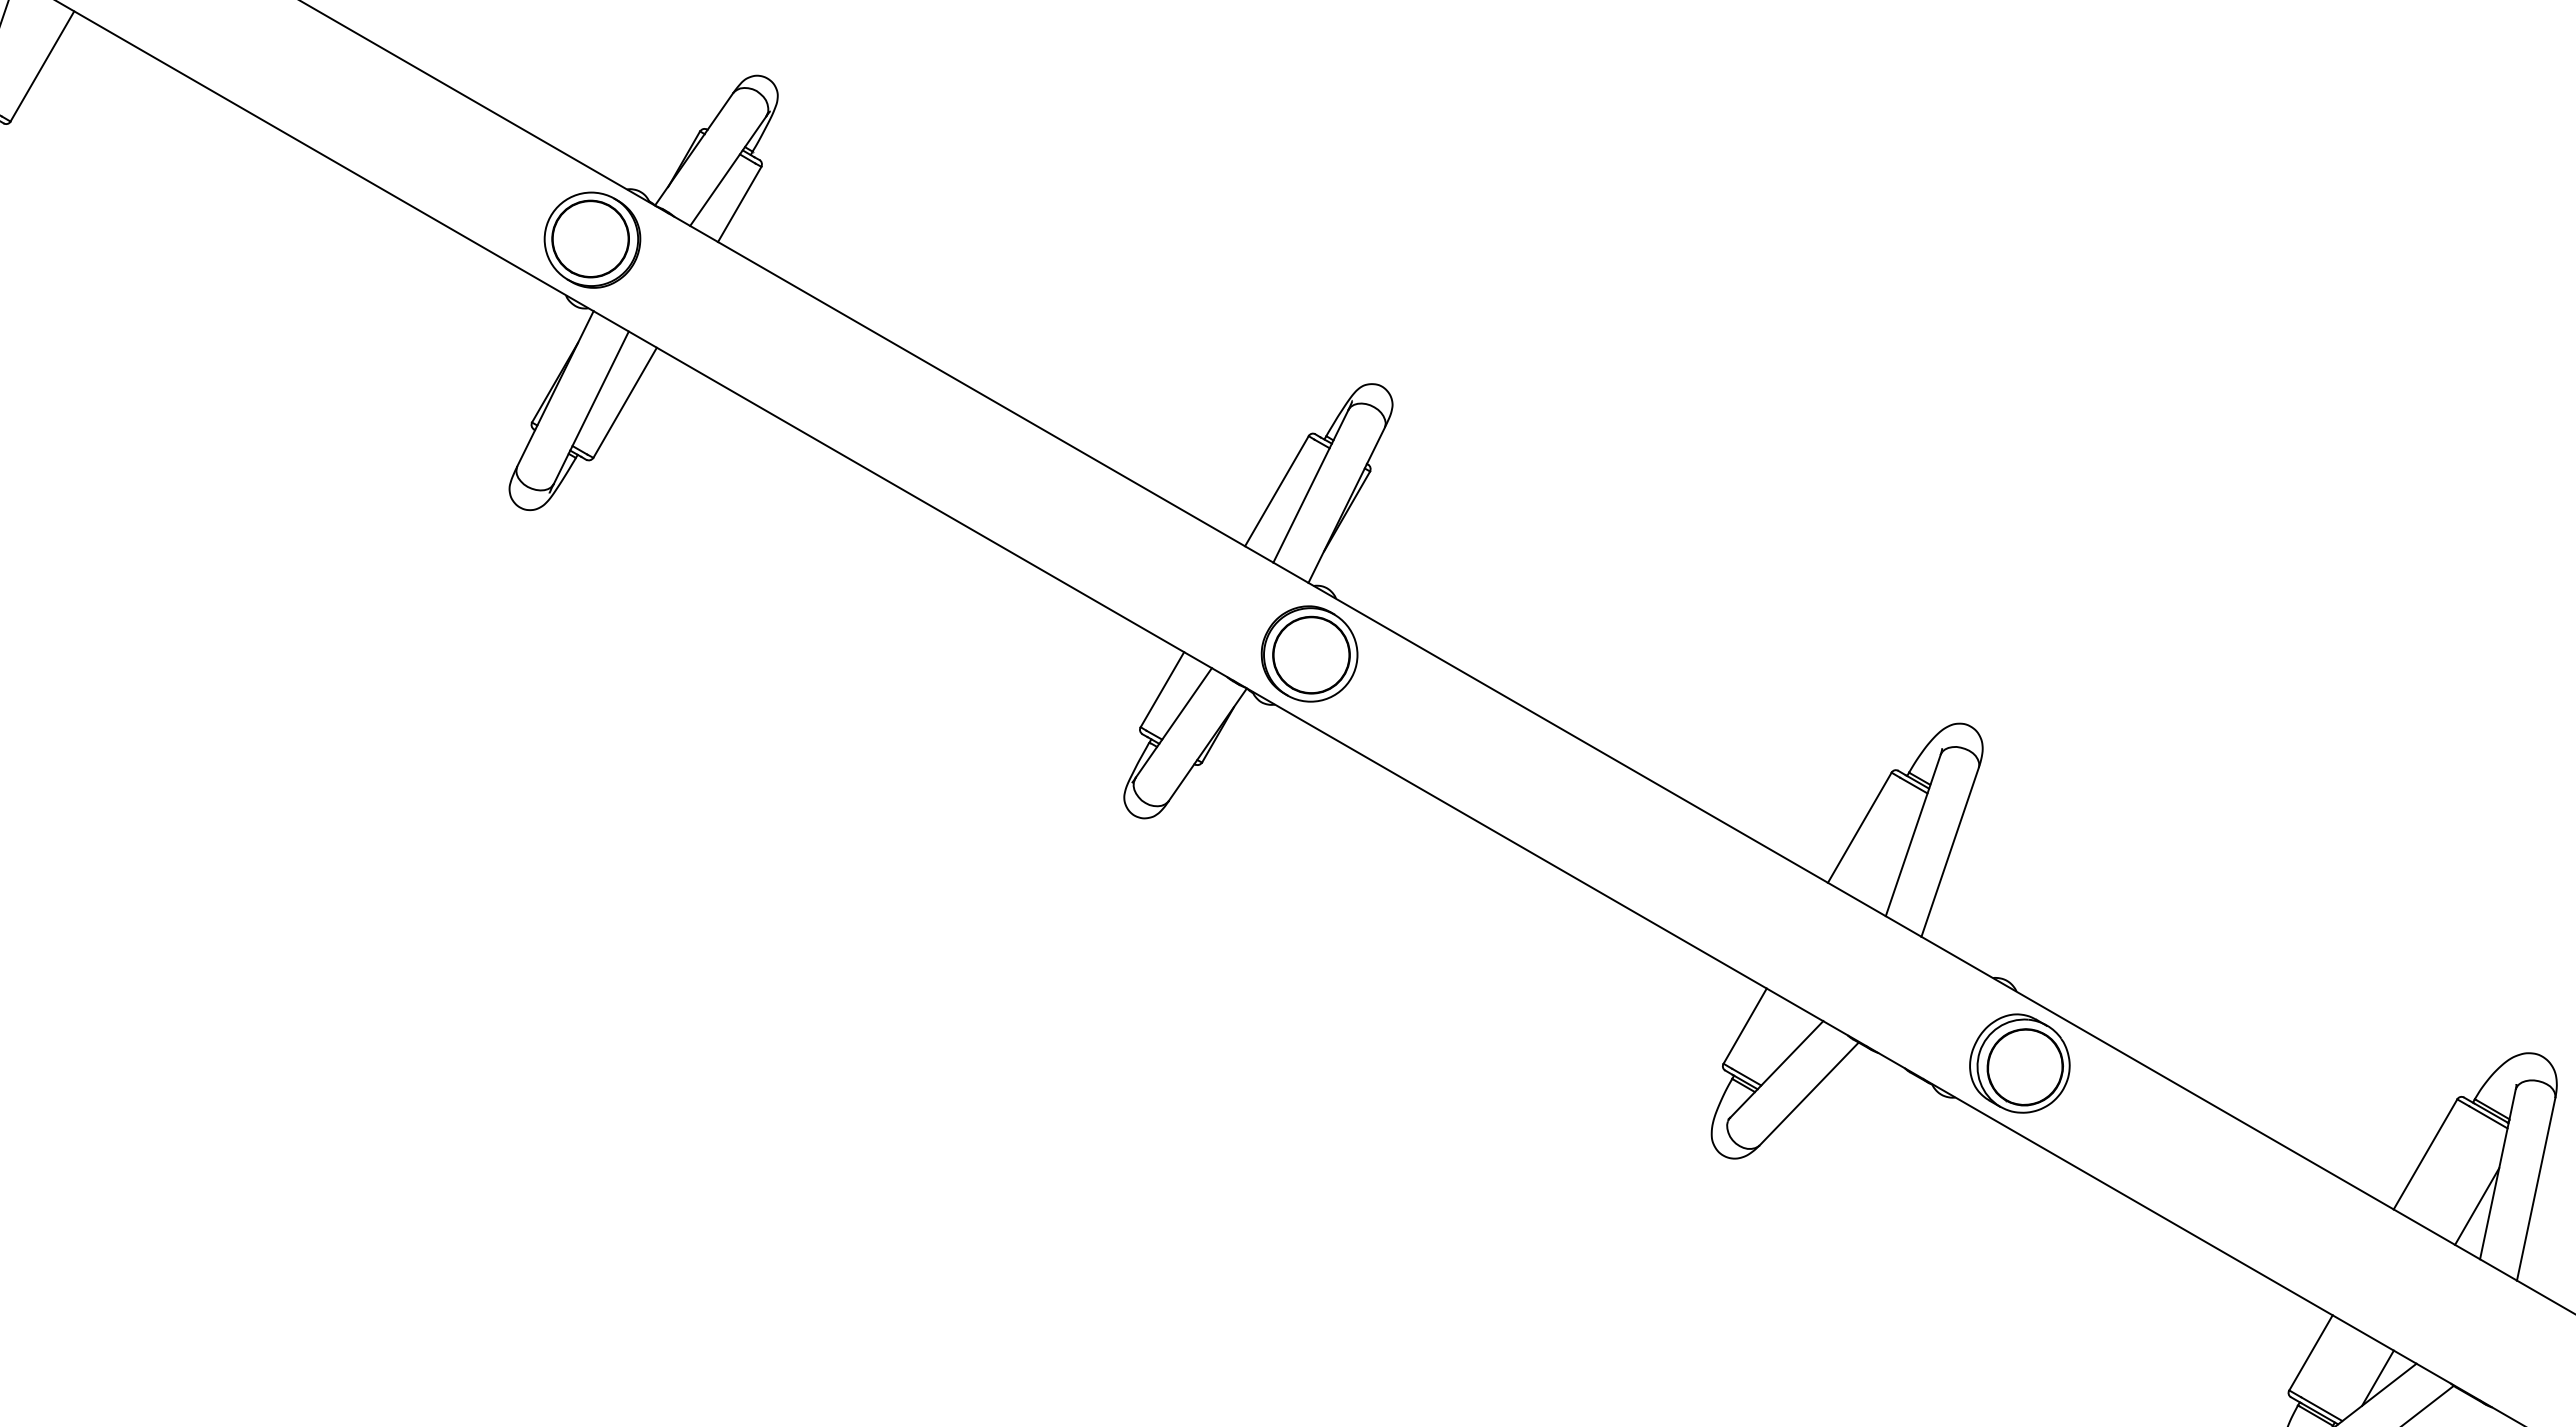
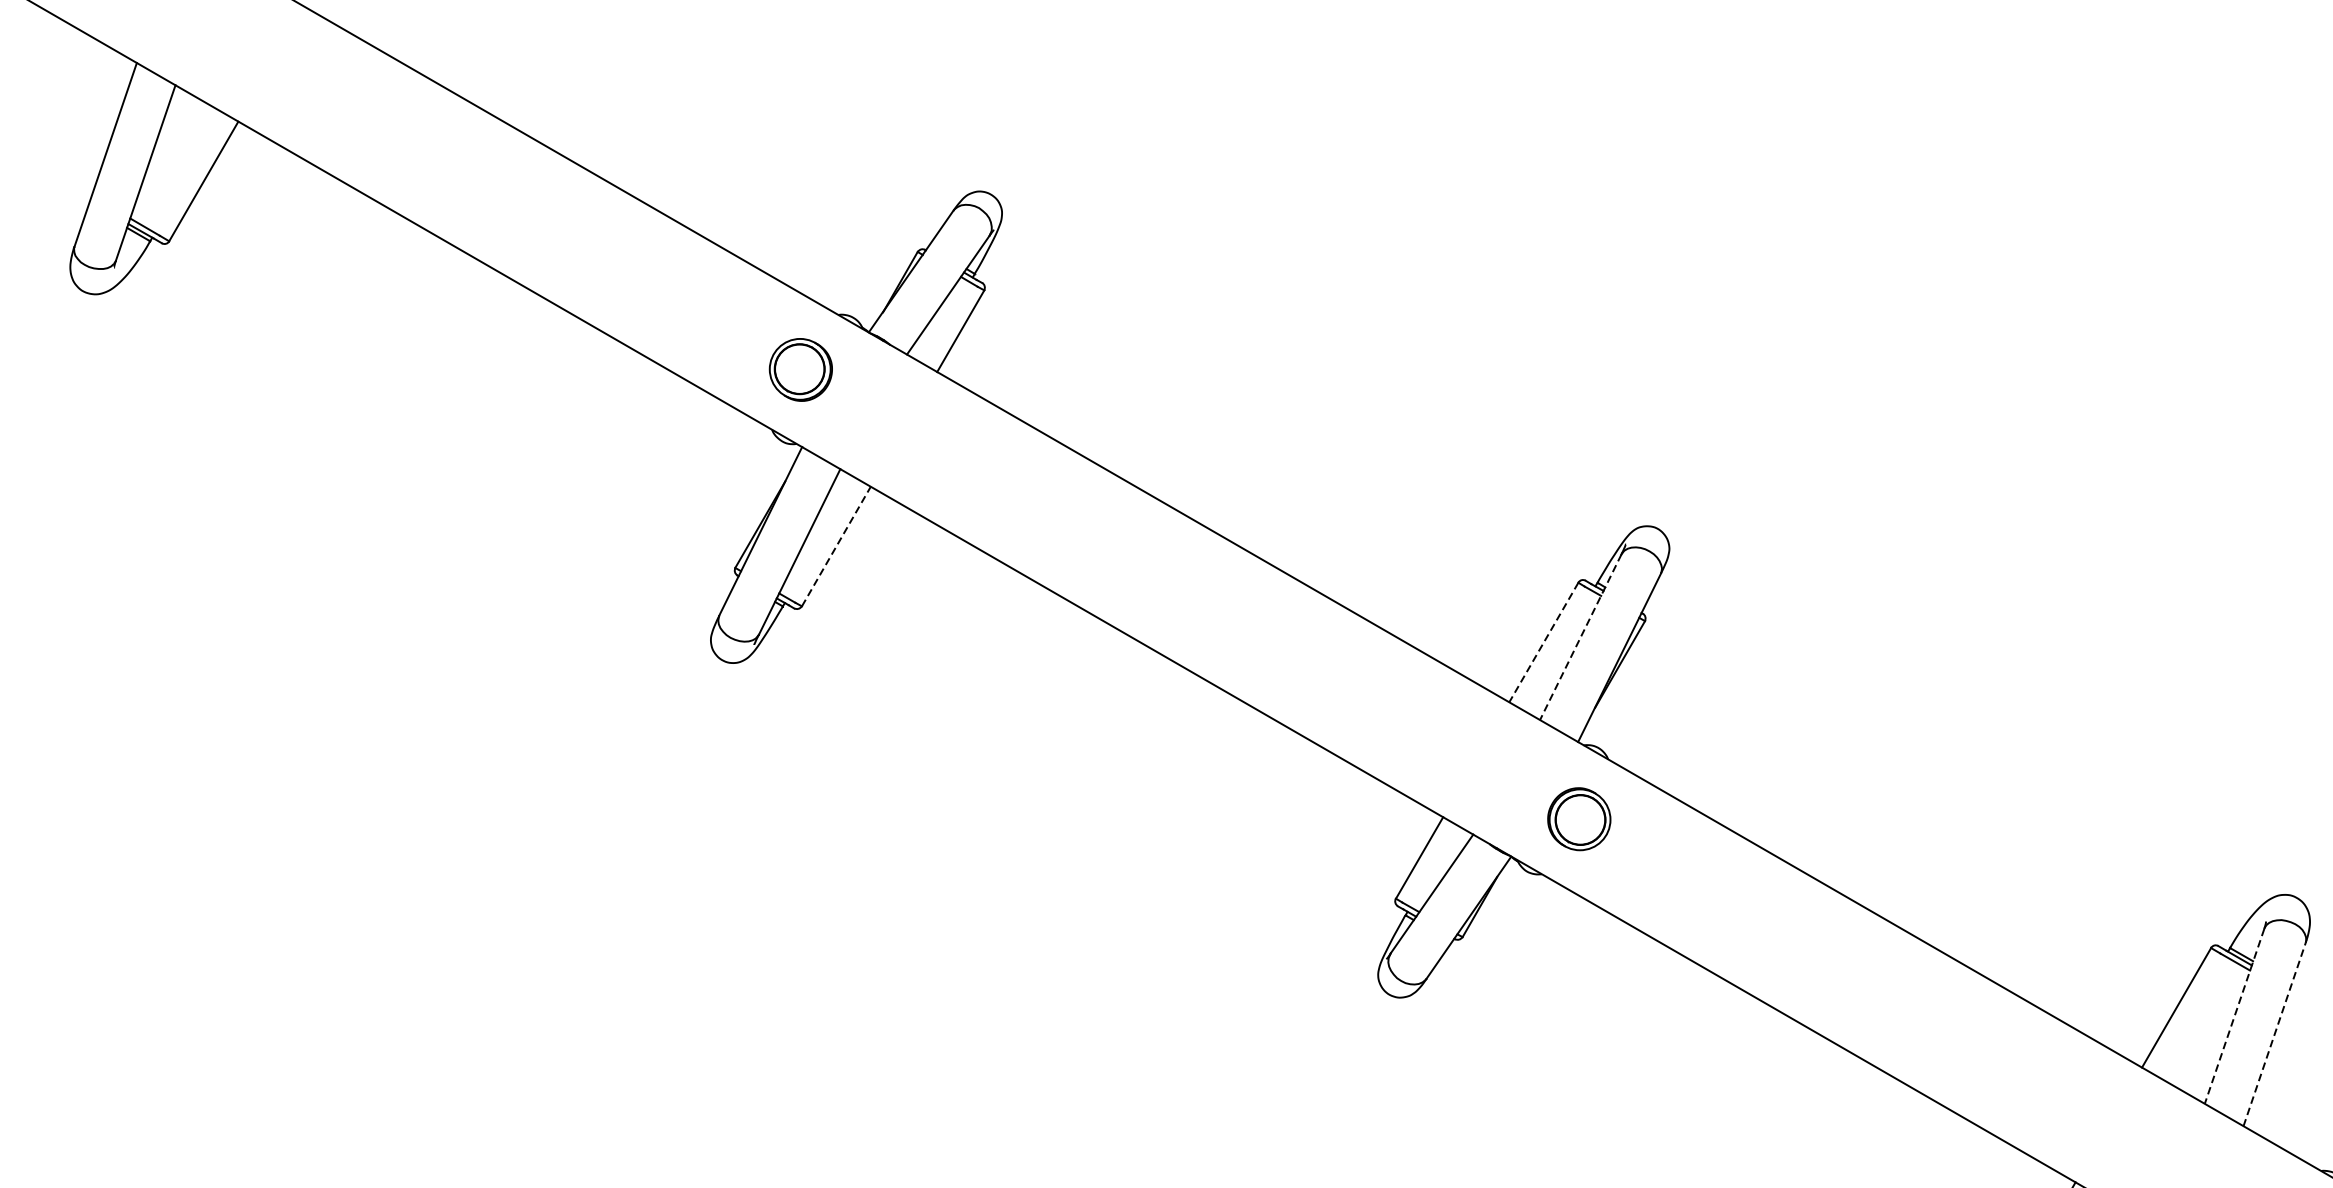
part: (592, 239) -> (800, 369), size x0.6
line: (625, 402) -> (836, 546), solid -> dashed
line: (1310, 486) -> (1580, 637), solid -> dashed
line: (1276, 491) -> (1543, 642), solid -> dashed
part: (1309, 653) -> (1579, 818), size x0.6
line: (1913, 836) -> (2234, 1017), solid -> dashed
line: (1950, 851) -> (2275, 1033), solid -> dashed

